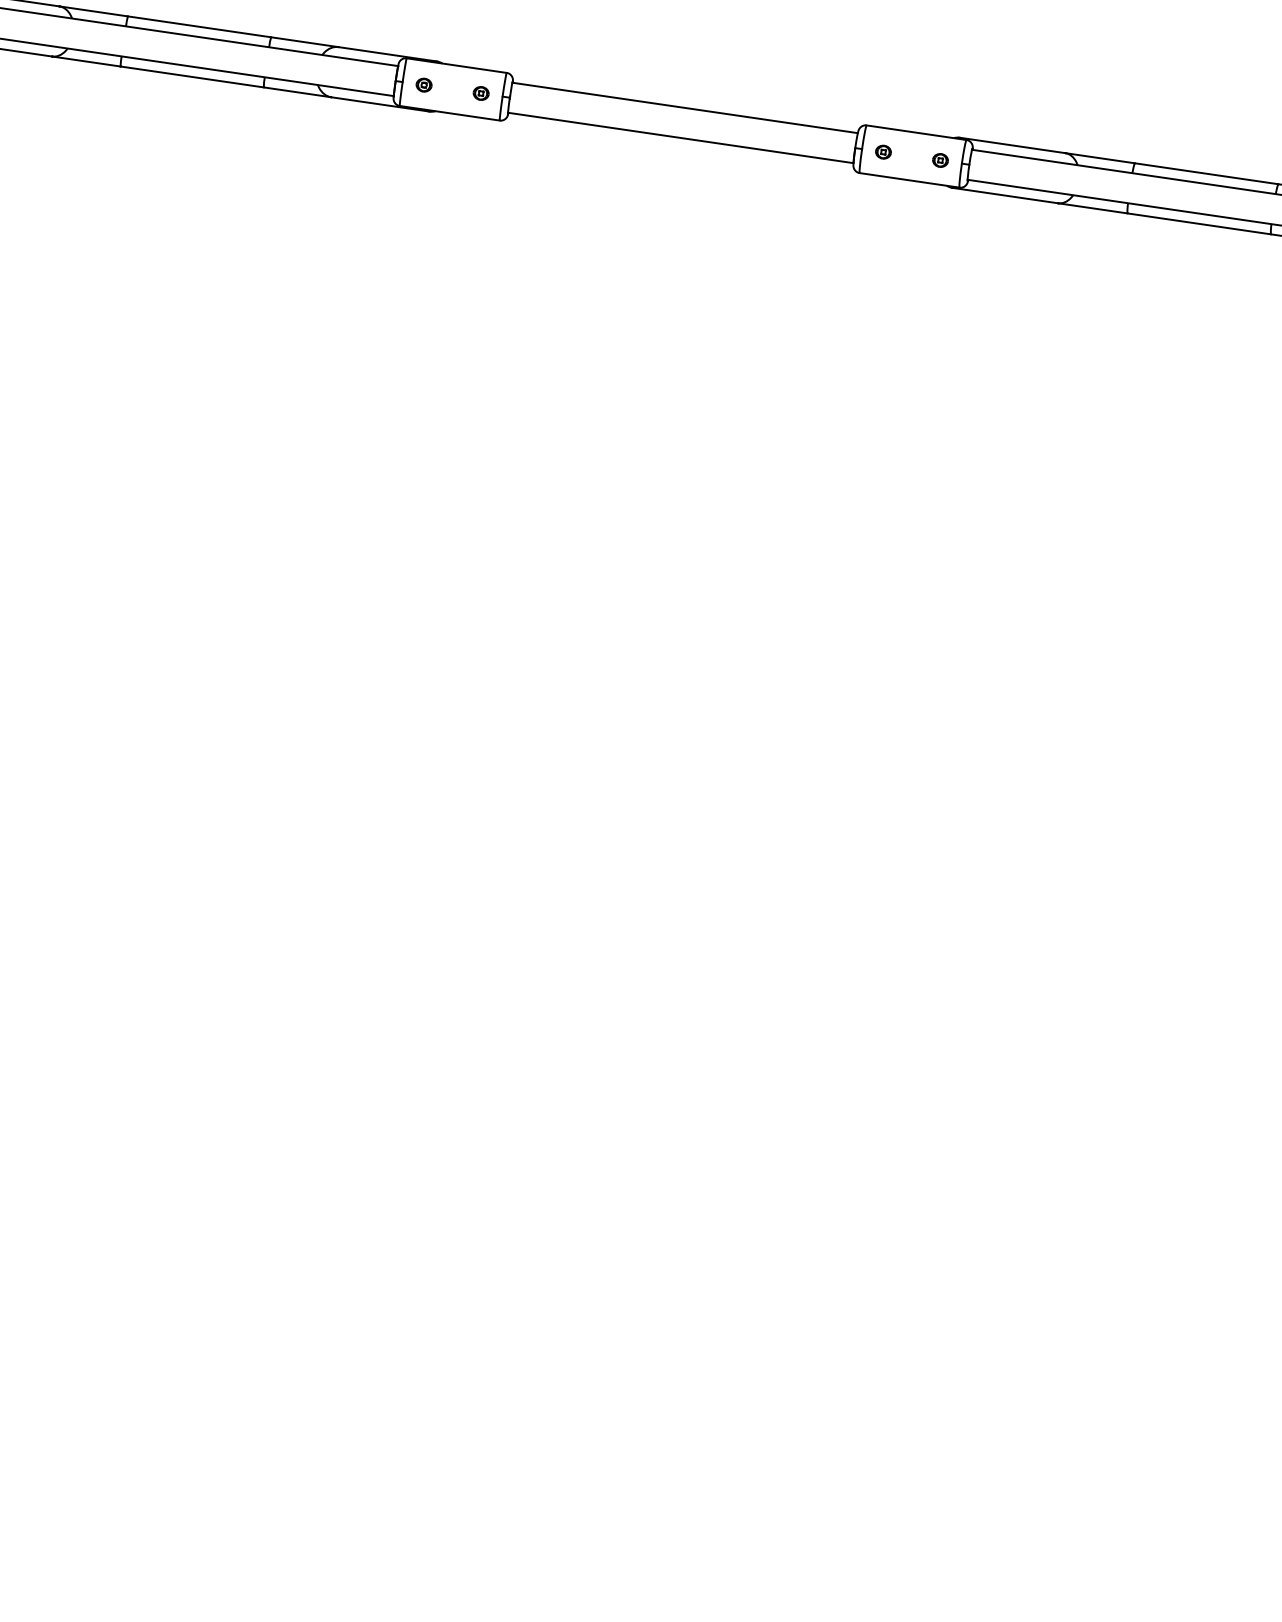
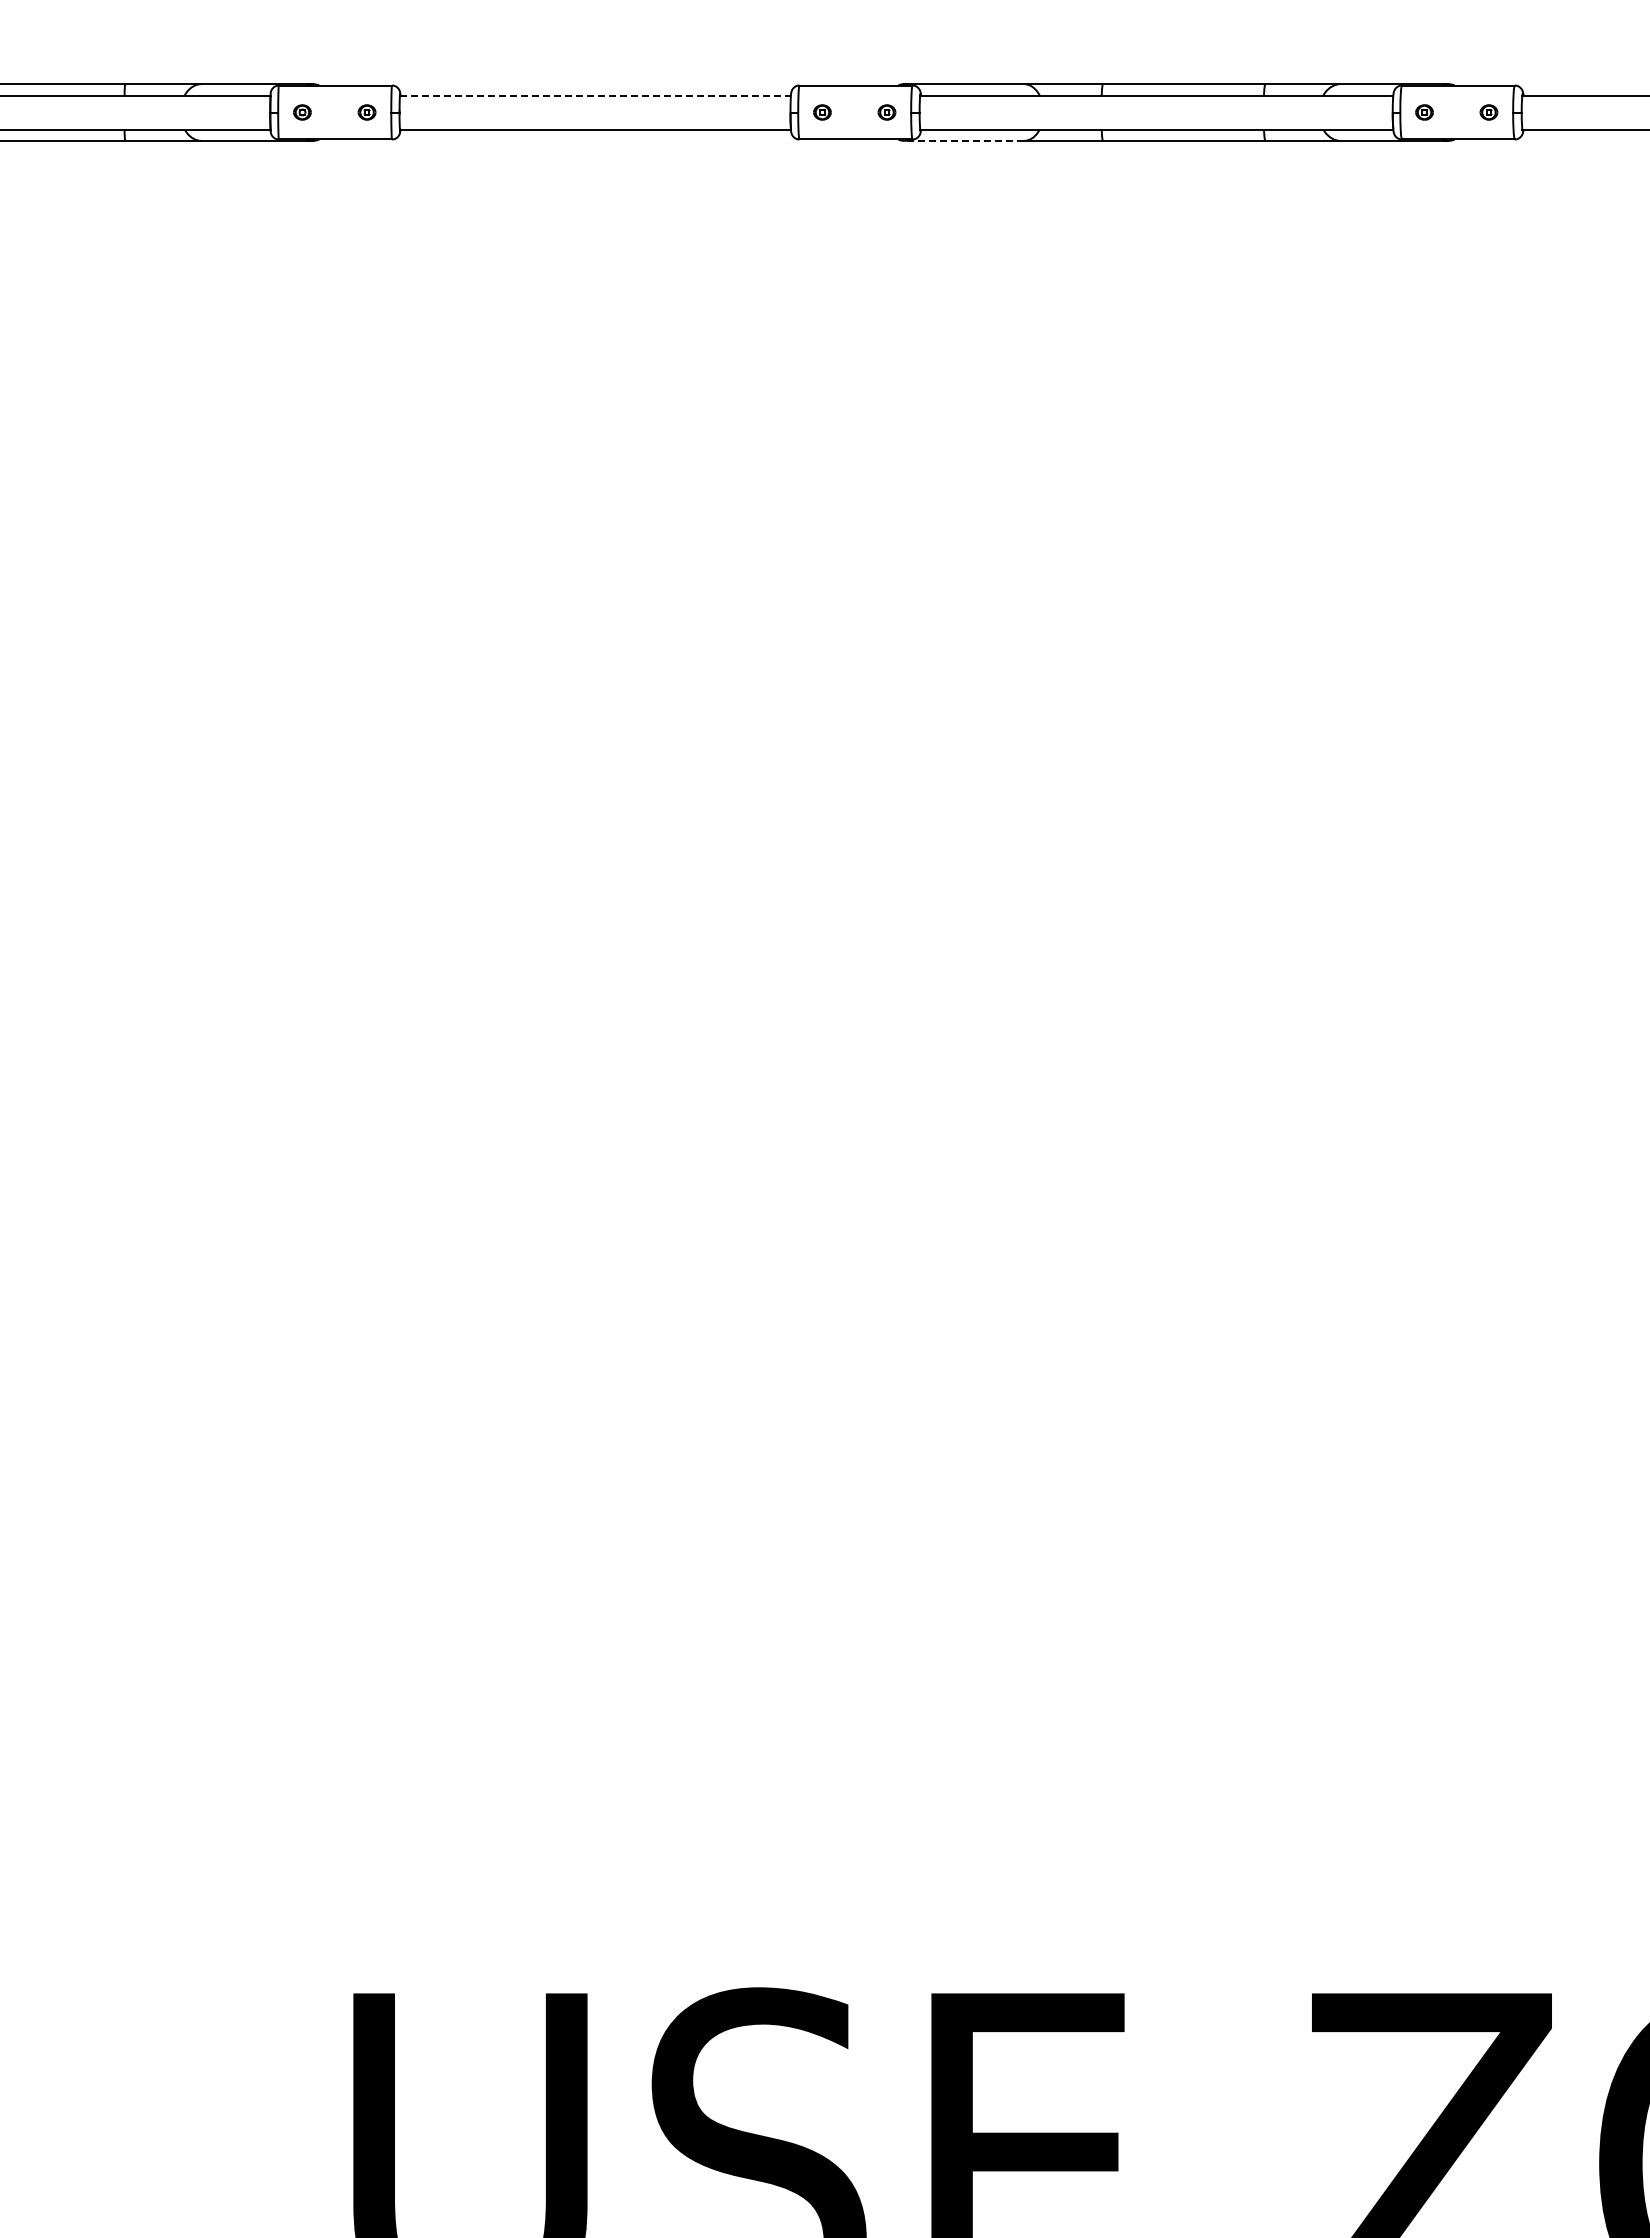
line: (685, 107) -> (595, 95), solid -> dashed
line: (1004, 195) -> (963, 140), solid -> dashed

